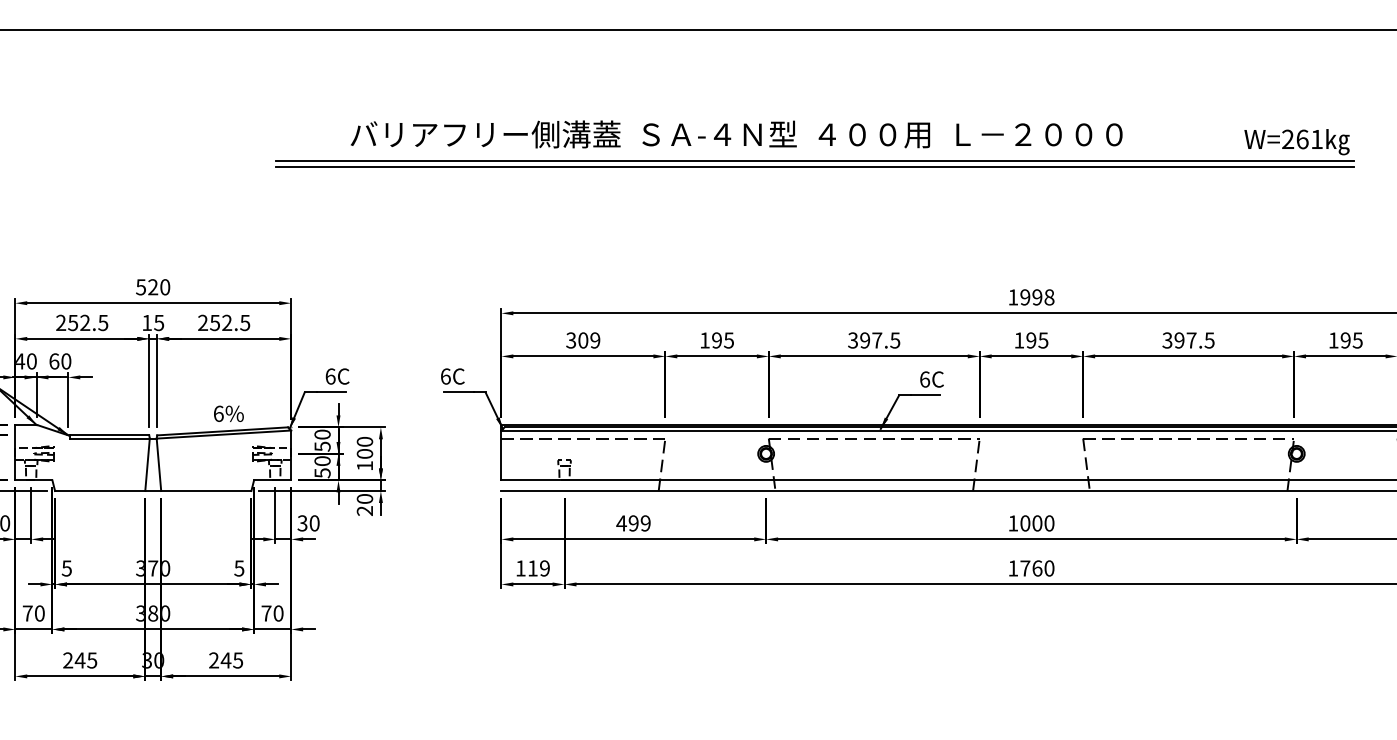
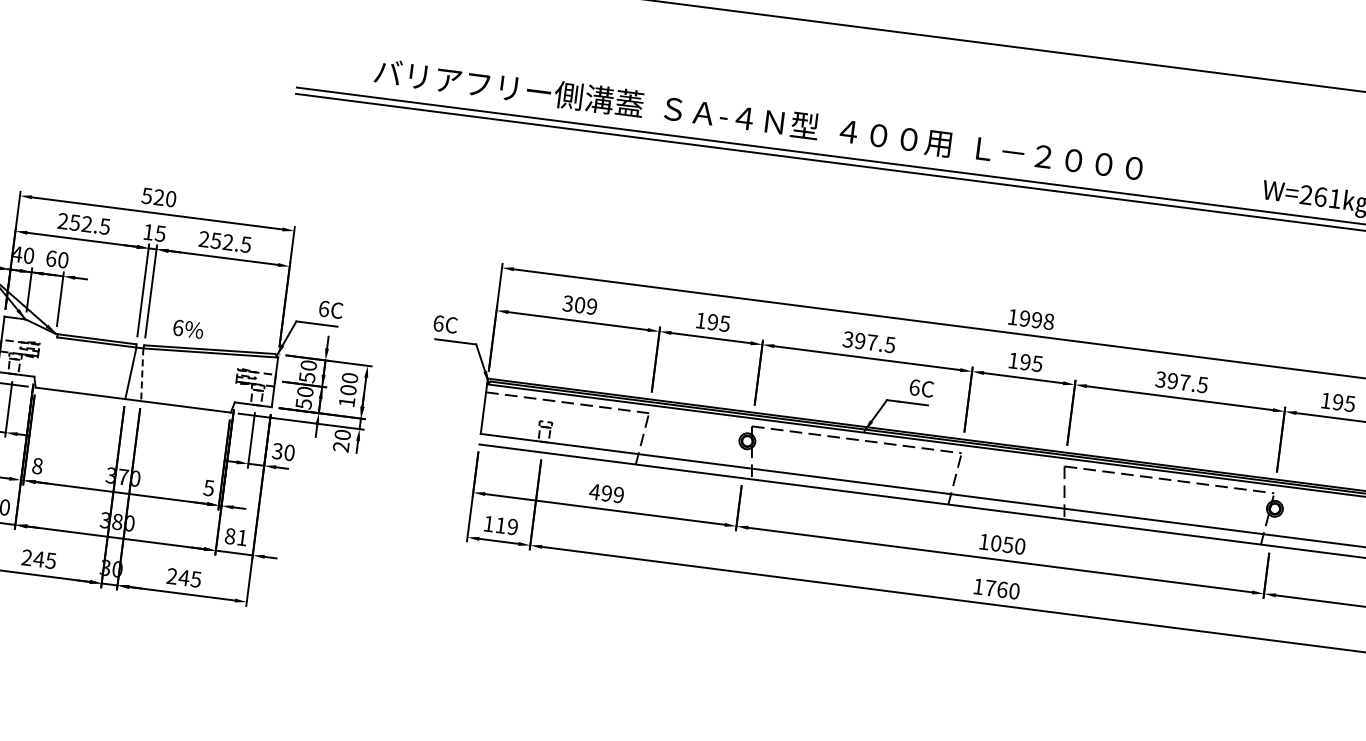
text: (228, 413) -> (188, 328), moved
line: (158, 465) -> (141, 375), solid -> dashed
text: (1037, 523) -> (1008, 545), 1000 -> 1050
text: (66, 568) -> (37, 466), 5 -> 8
text: (272, 613) -> (236, 537), 70 -> 81

